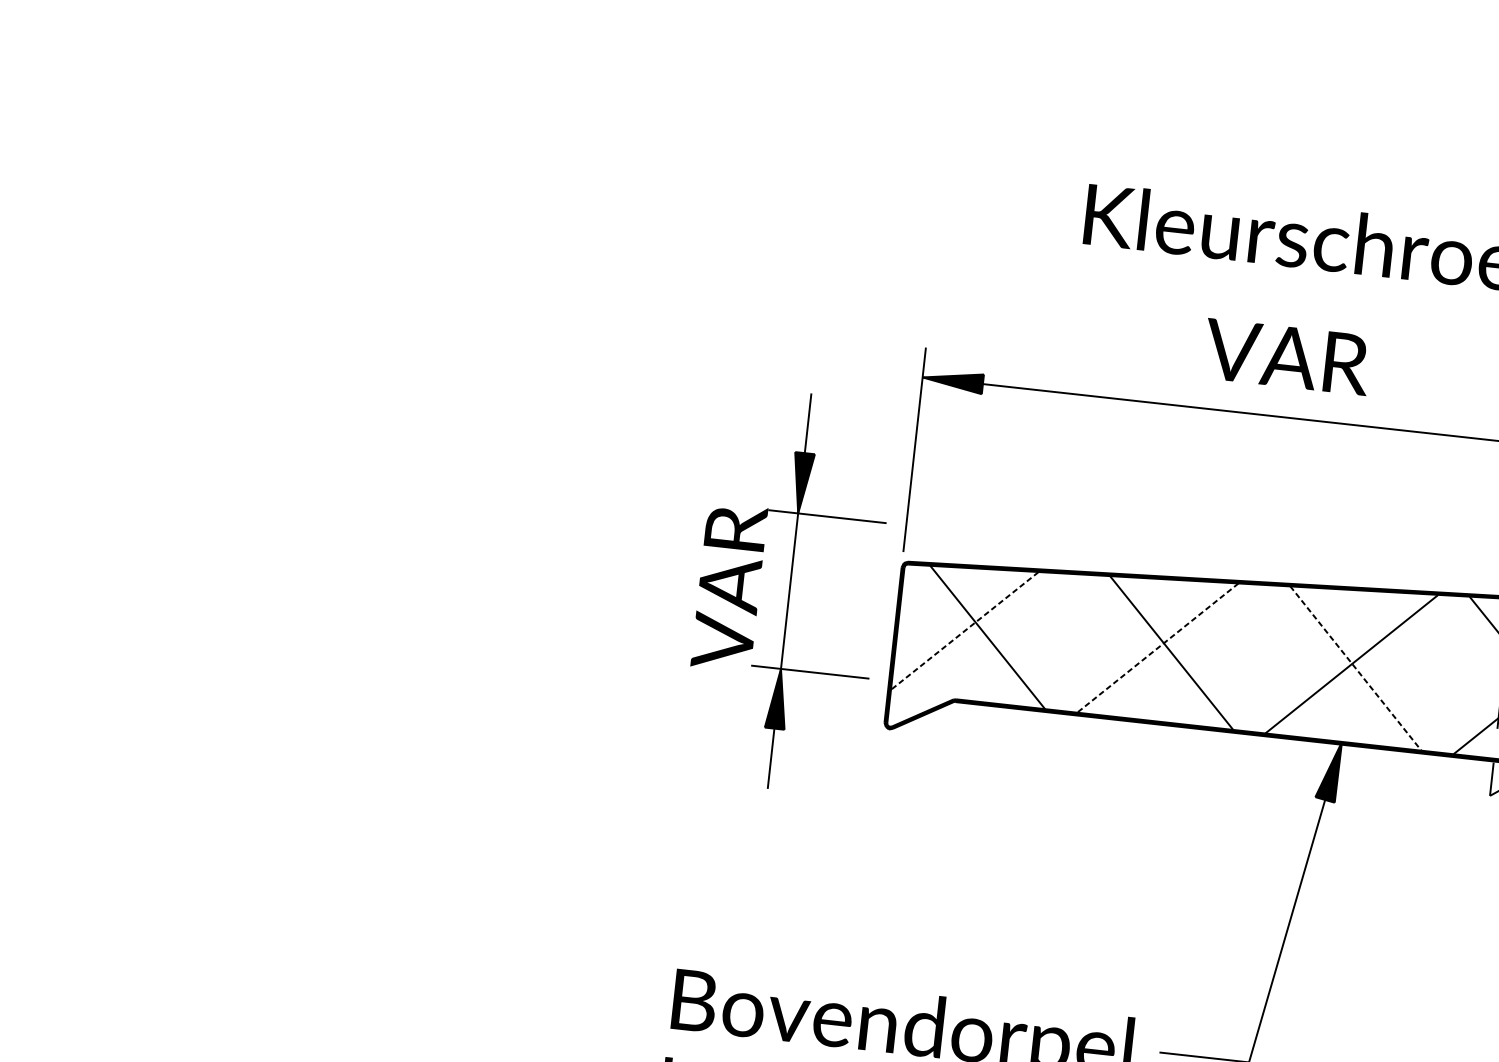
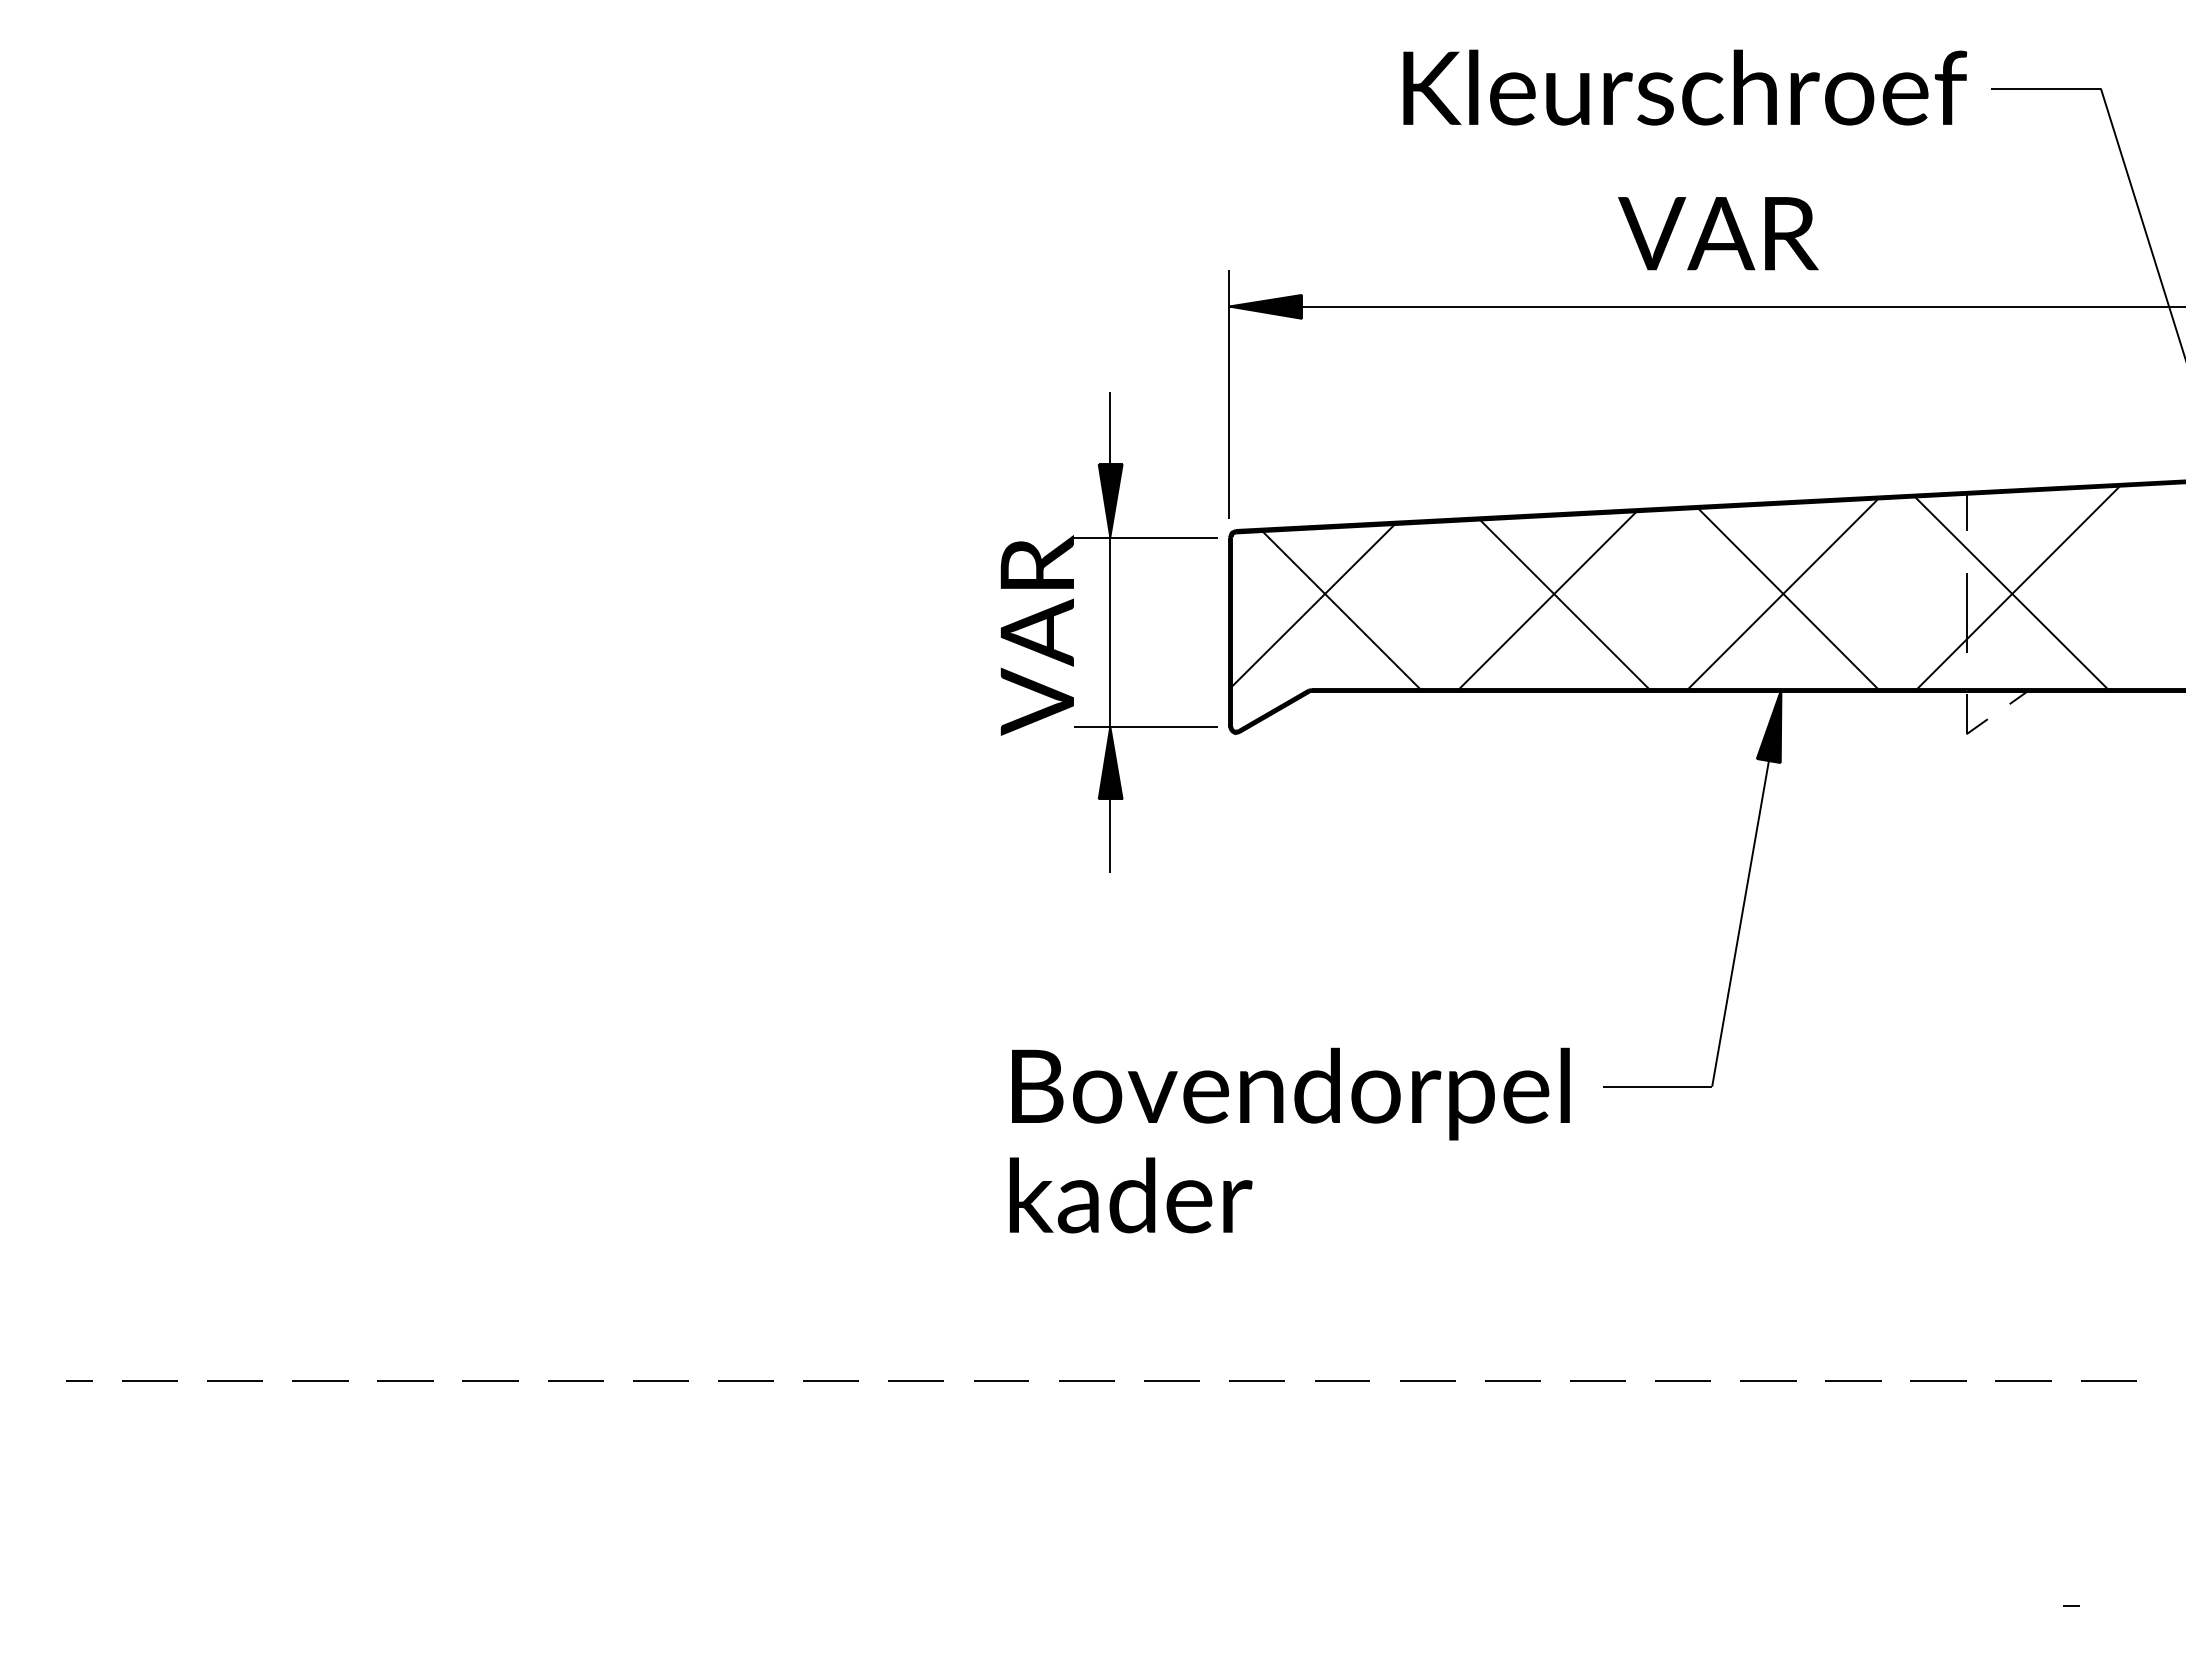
text: (1287, 356) -> (1718, 233), moved
part: (788, 591) -> (1108, 632), moved
line: (964, 631) -> (1312, 606), dashed -> solid
line: (1157, 647) -> (1547, 600), dashed -> solid
line: (1355, 668) -> (1788, 599), dashed -> solid

